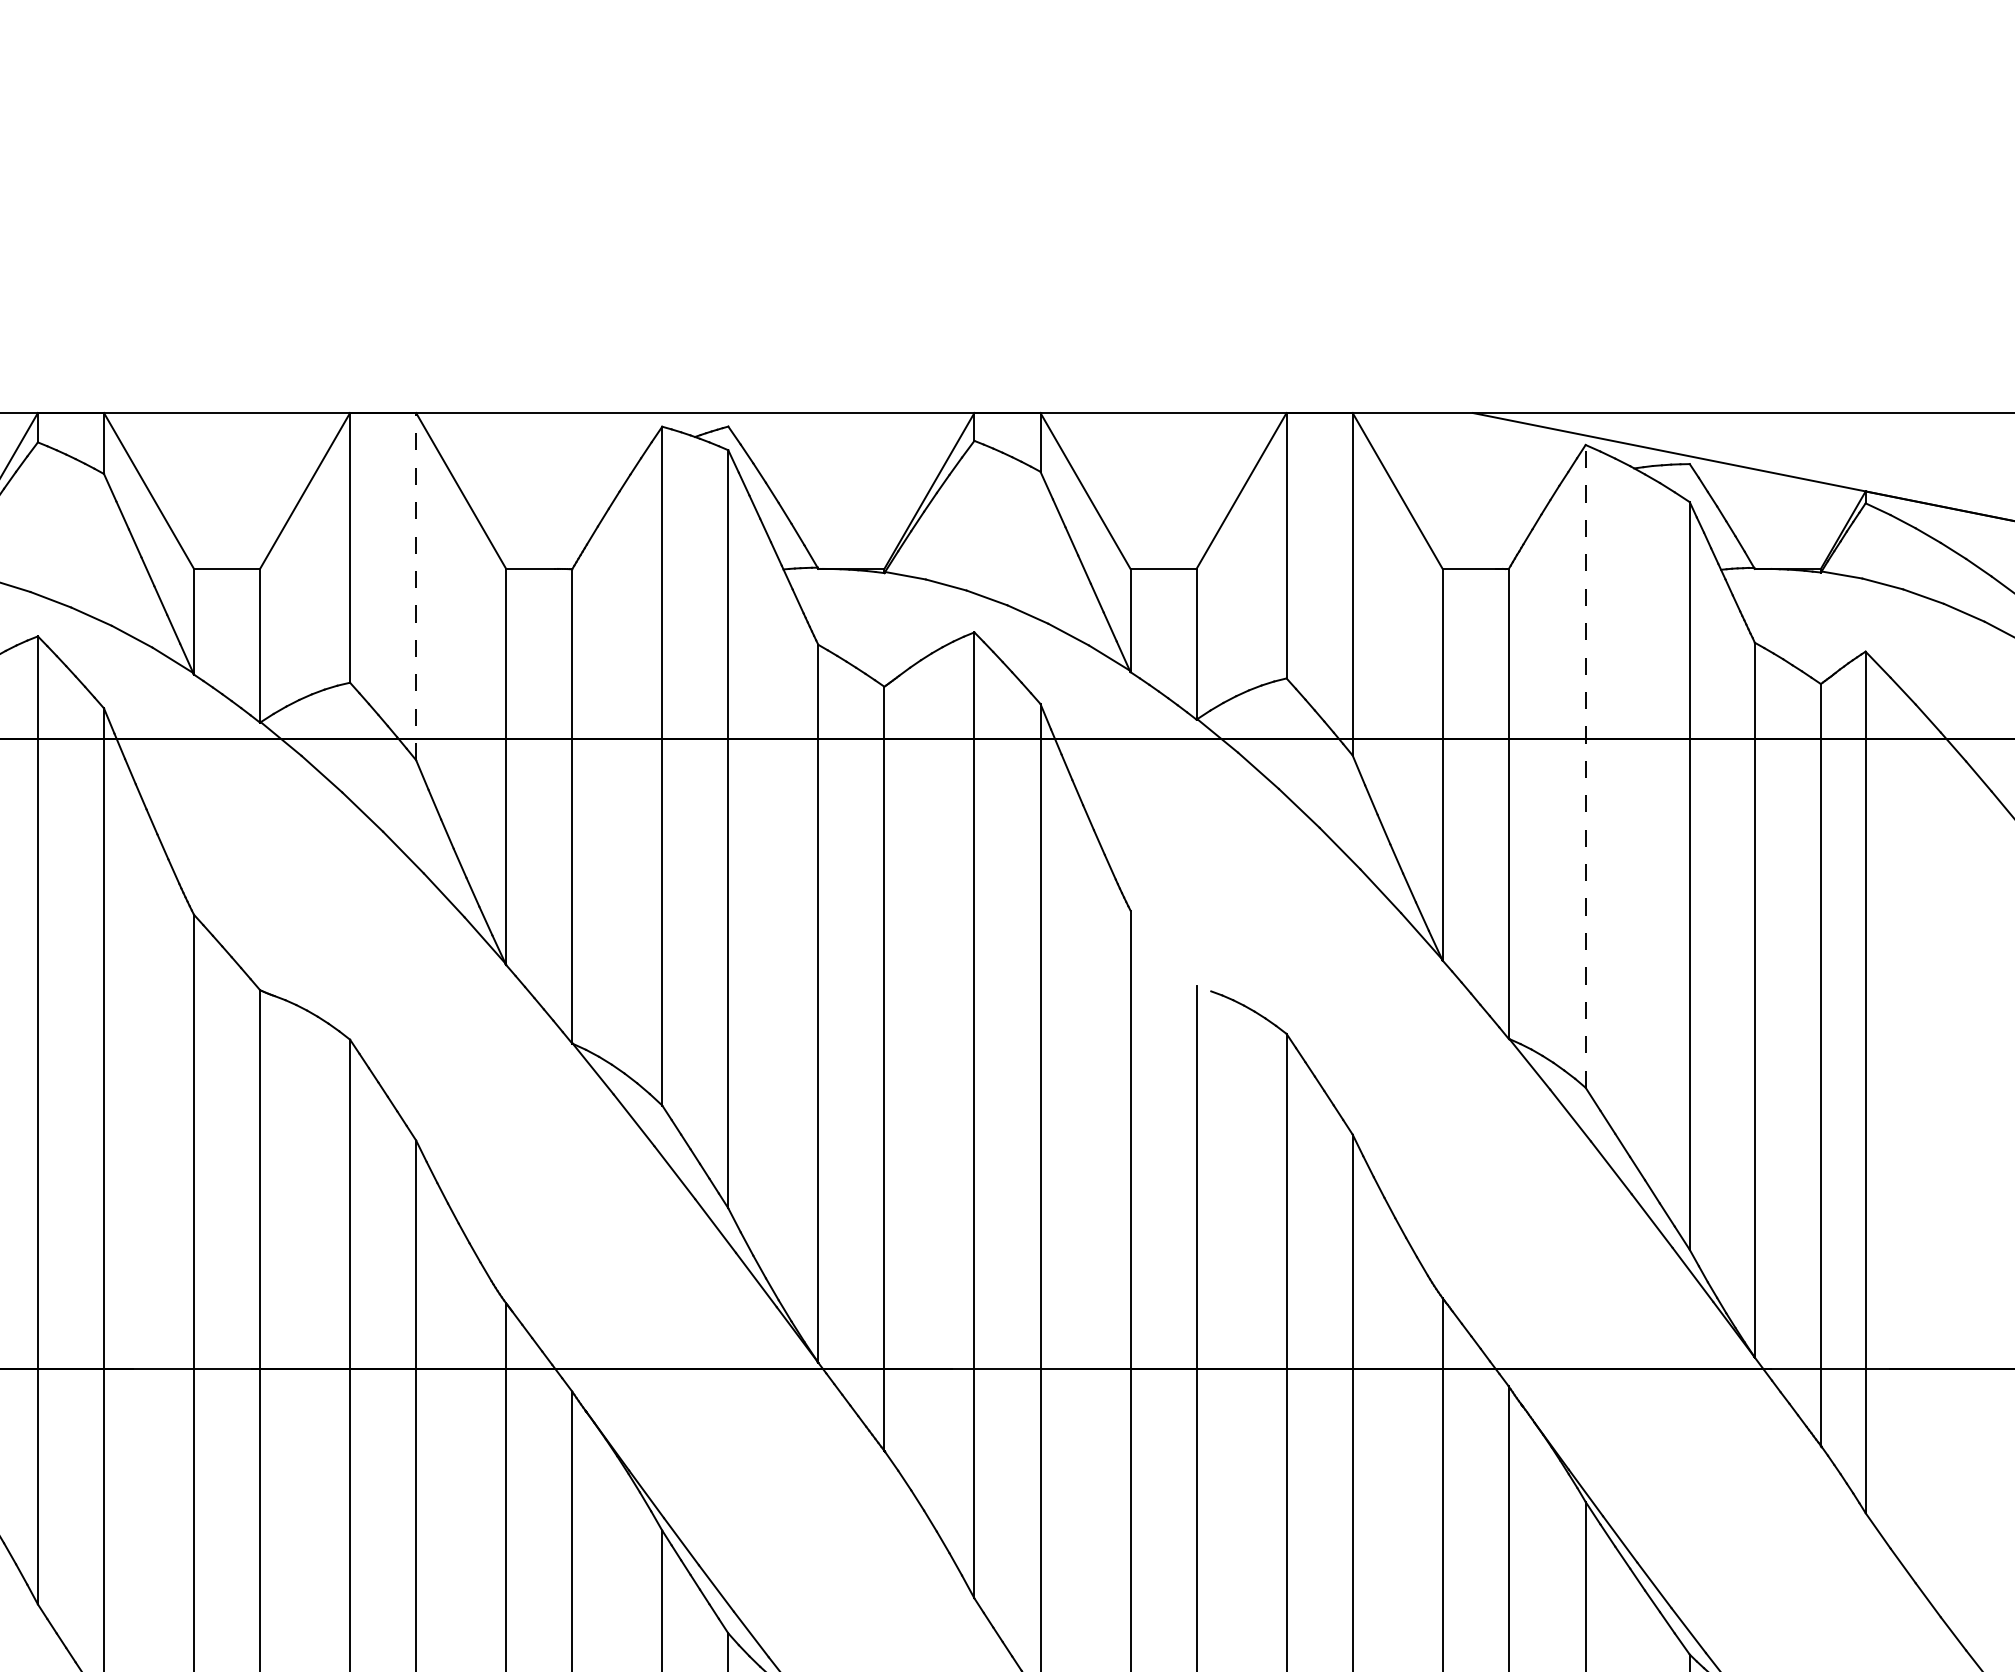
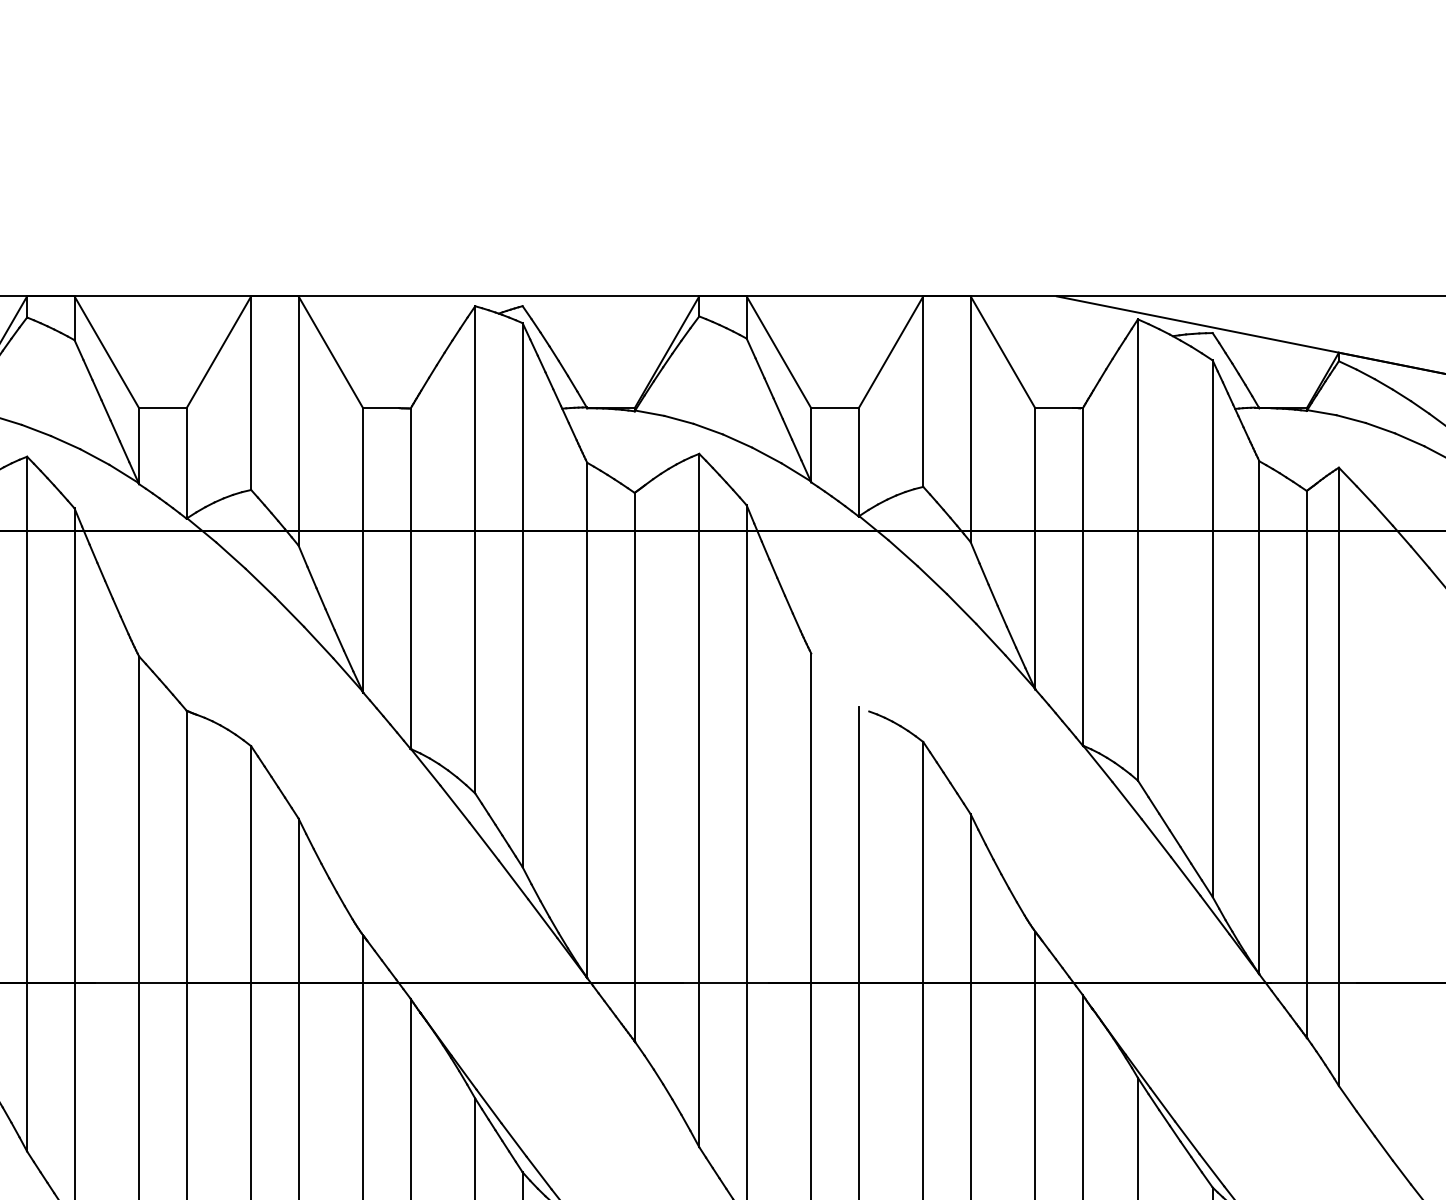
line: (416, 586) -> (298, 420), dashed -> solid
line: (1585, 765) -> (1137, 549), dashed -> solid

